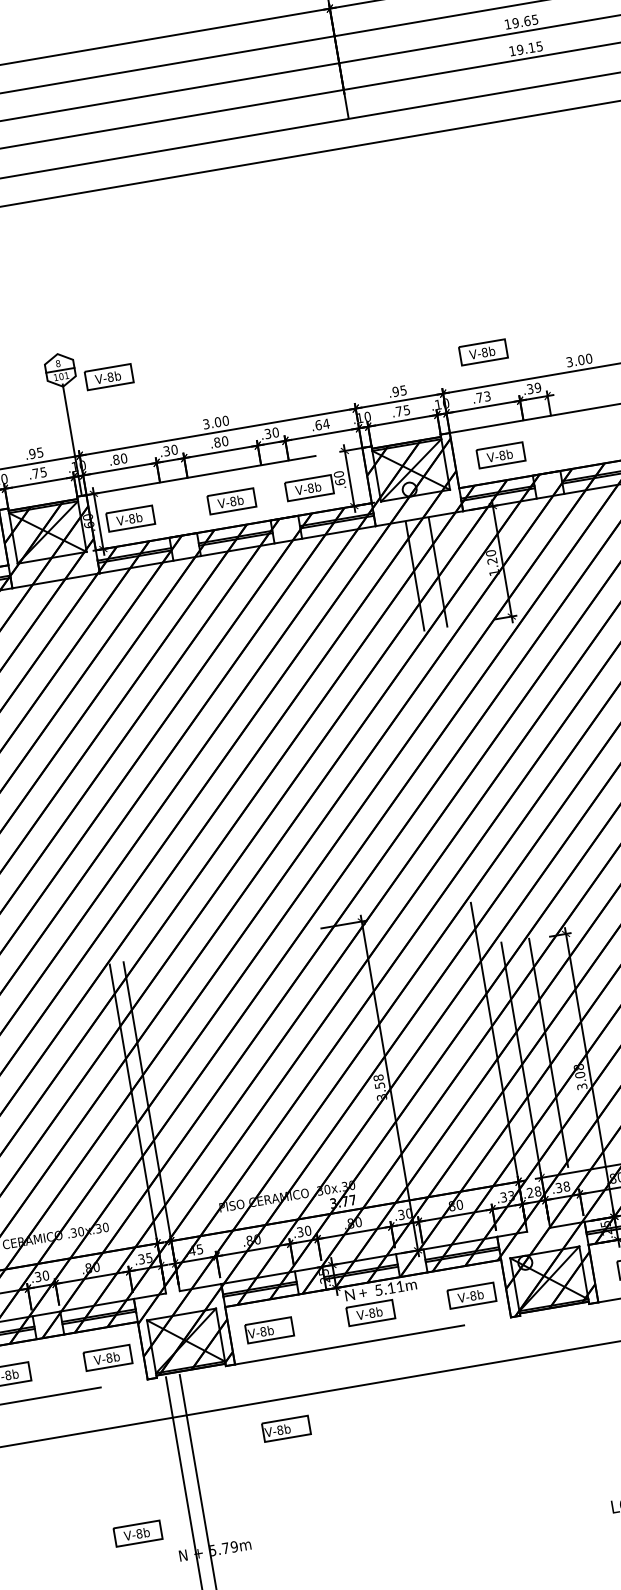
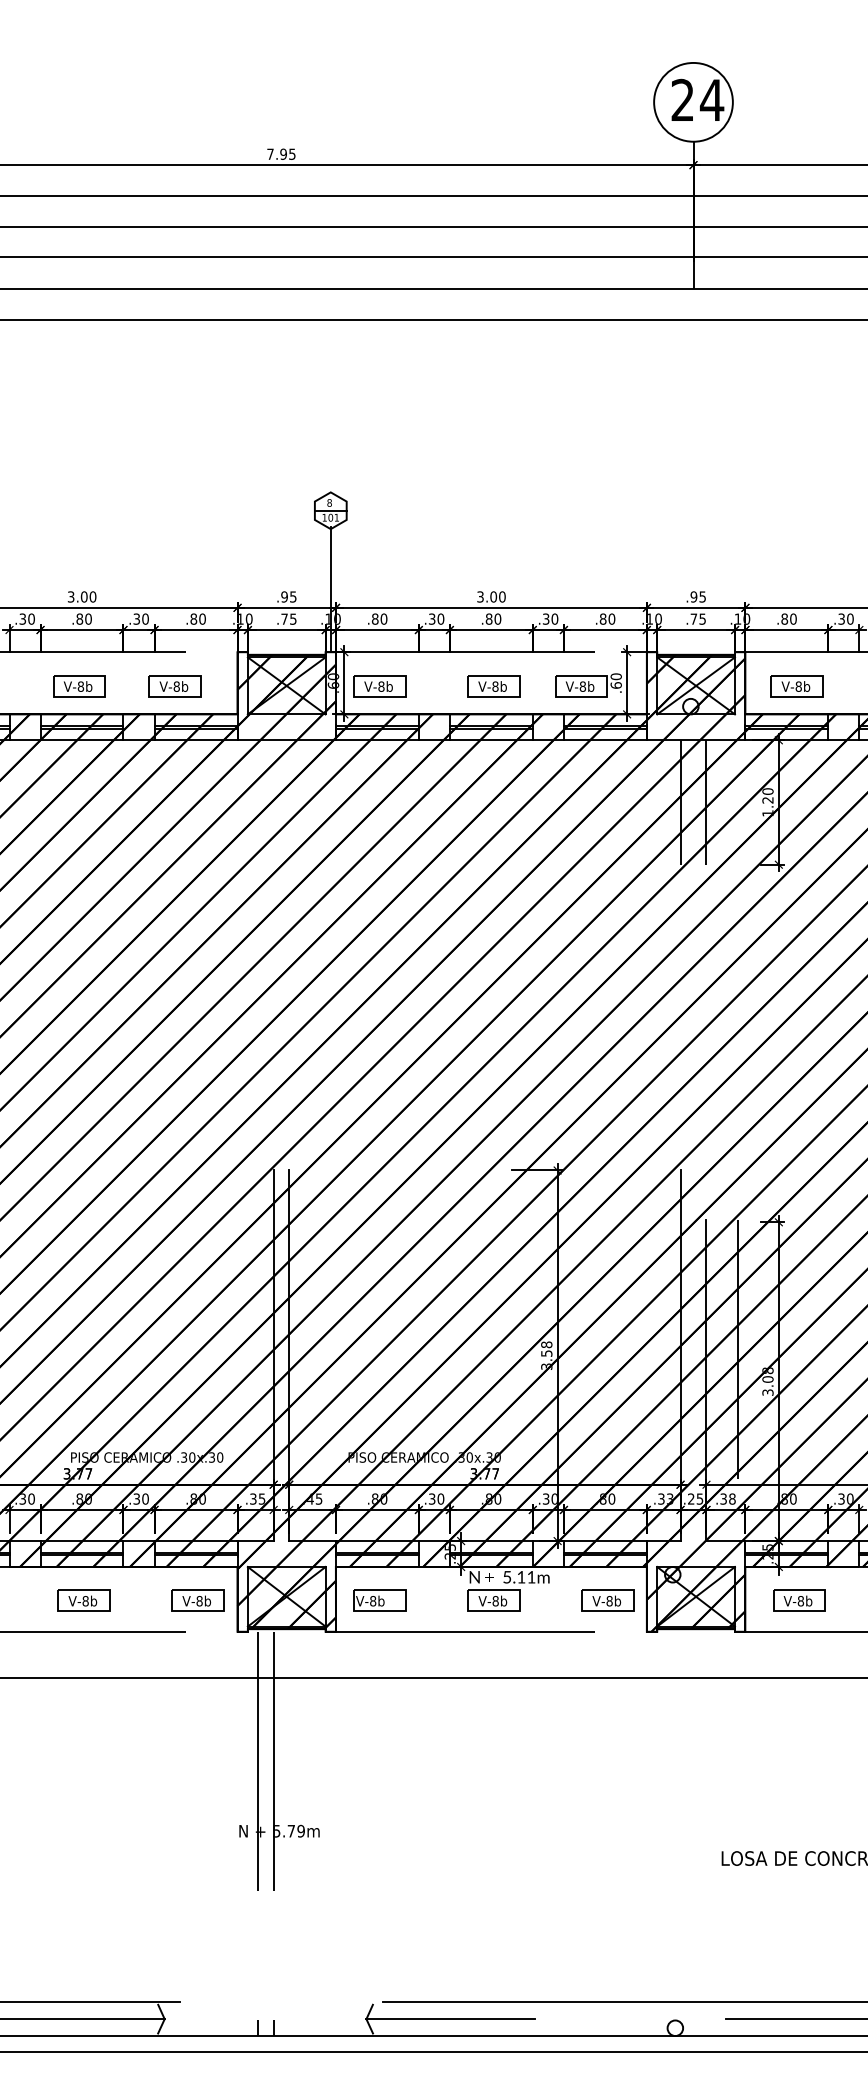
part: (482, 352) -> (796, 570), removed
part: (108, 377) -> (382, 527), removed
text: (538, 388) -> (850, 619), .39 -> .30
text: (482, 396) -> (788, 618), .73 -> .80
text: (322, 424) -> (607, 618), .64 -> .80
text: (537, 1191) -> (699, 1498), .28 -> .25
part: (285, 1428) -> (379, 1711), removed
part: (137, 1533) -> (197, 1798), removed

